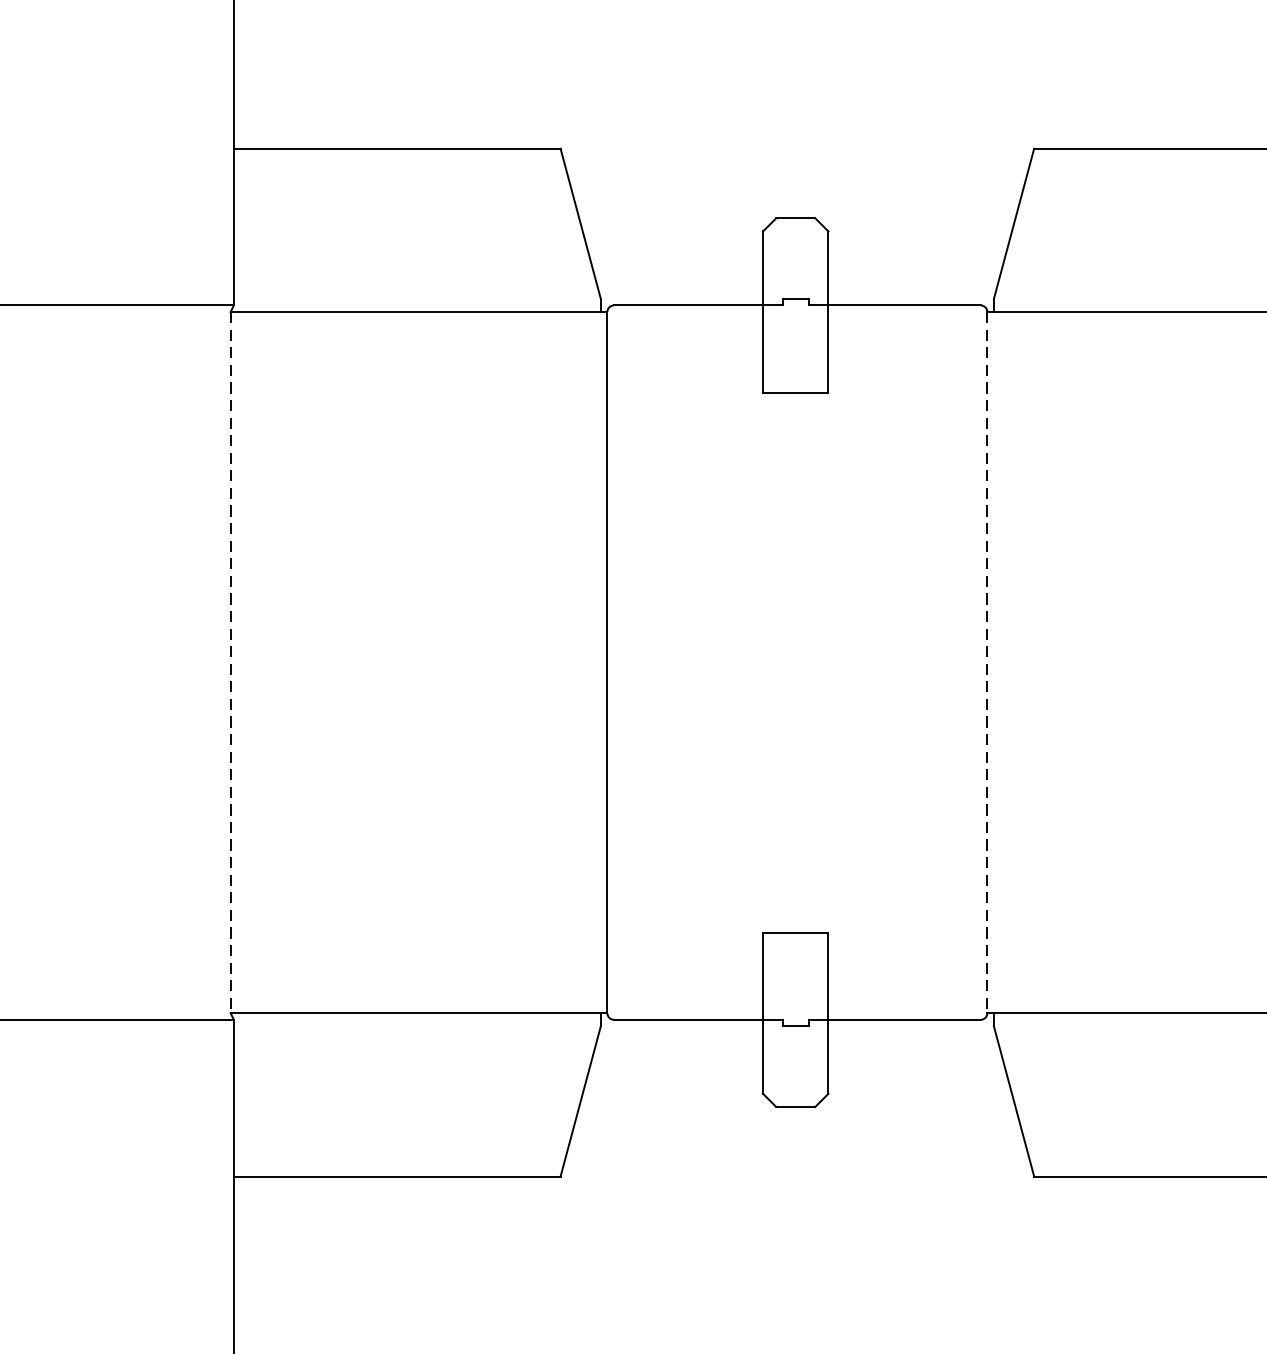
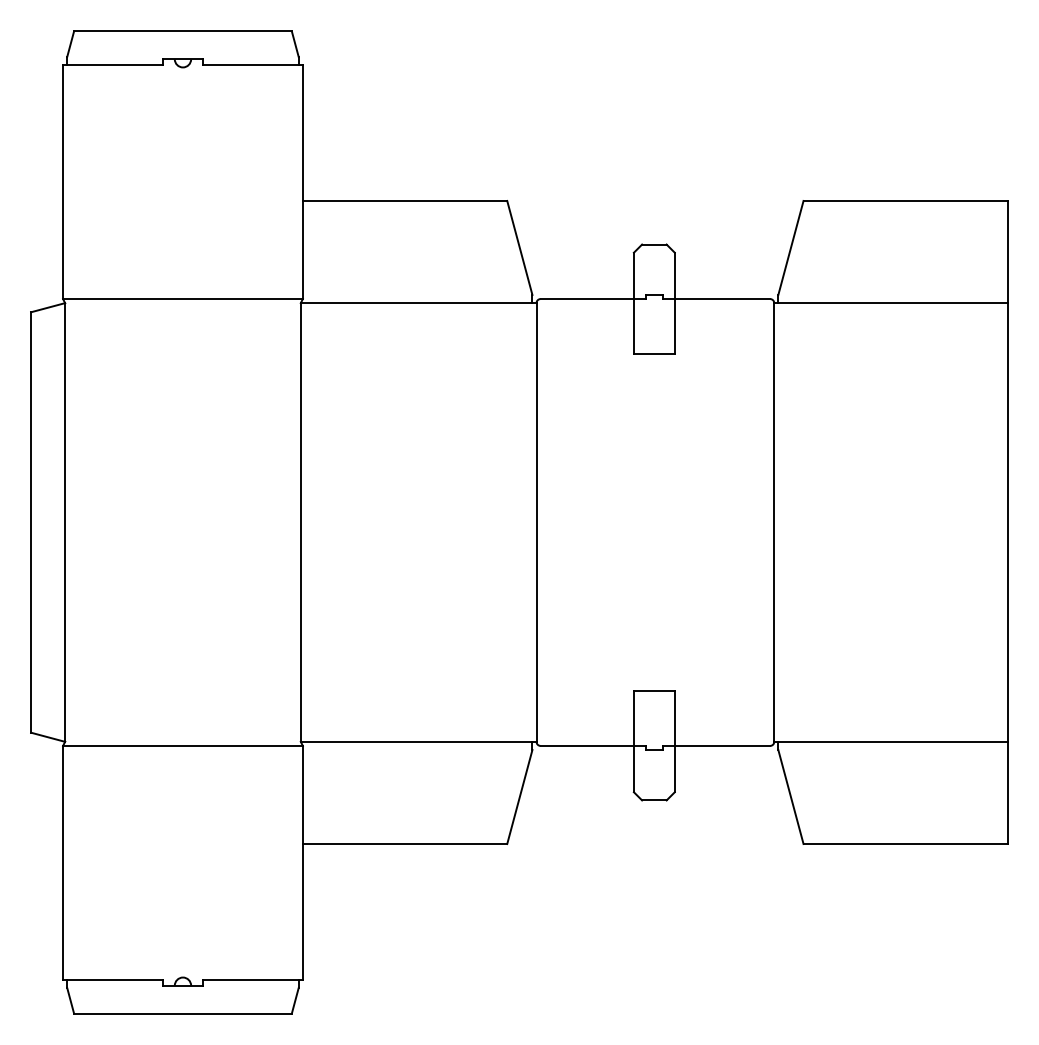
line: (230, 664) -> (300, 523), dashed -> solid
line: (987, 664) -> (774, 523), dashed -> solid

